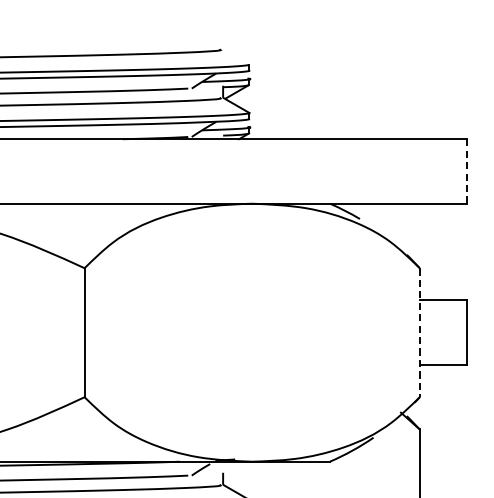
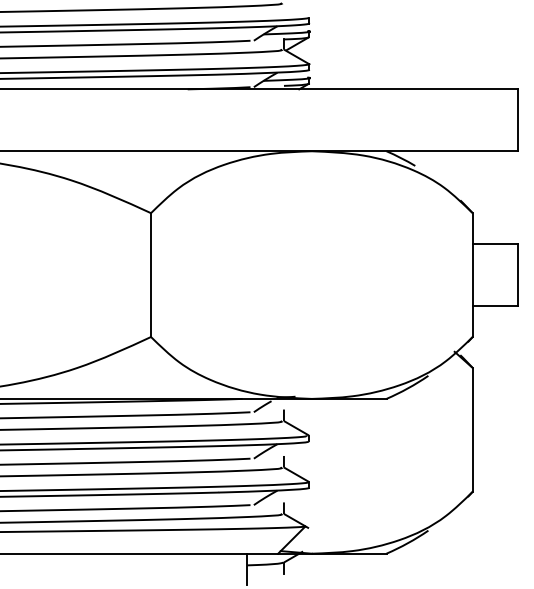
line: (467, 171) -> (518, 120), dashed -> solid
line: (419, 333) -> (472, 275), dashed -> solid

